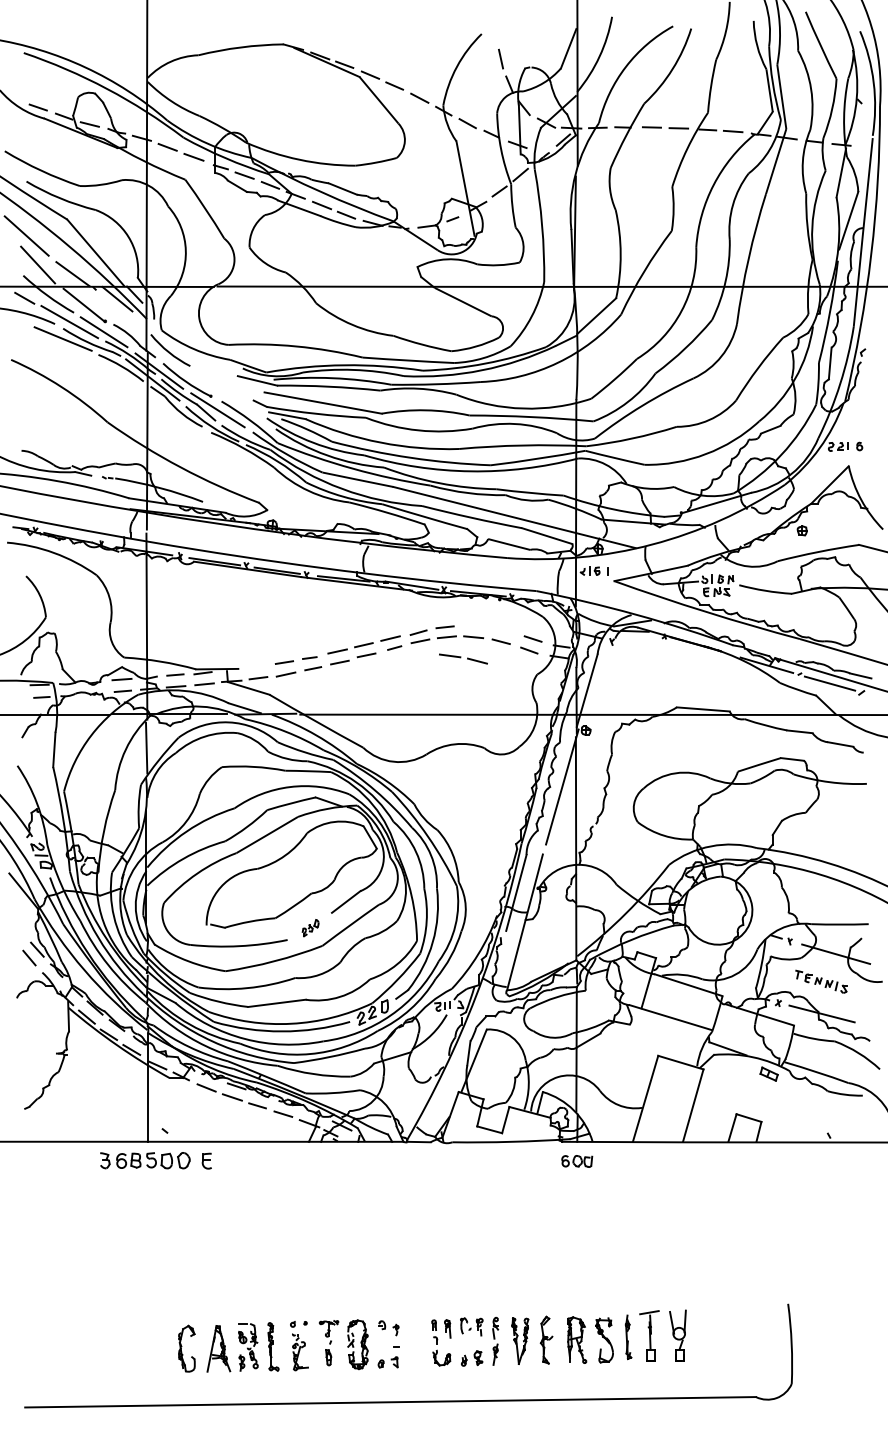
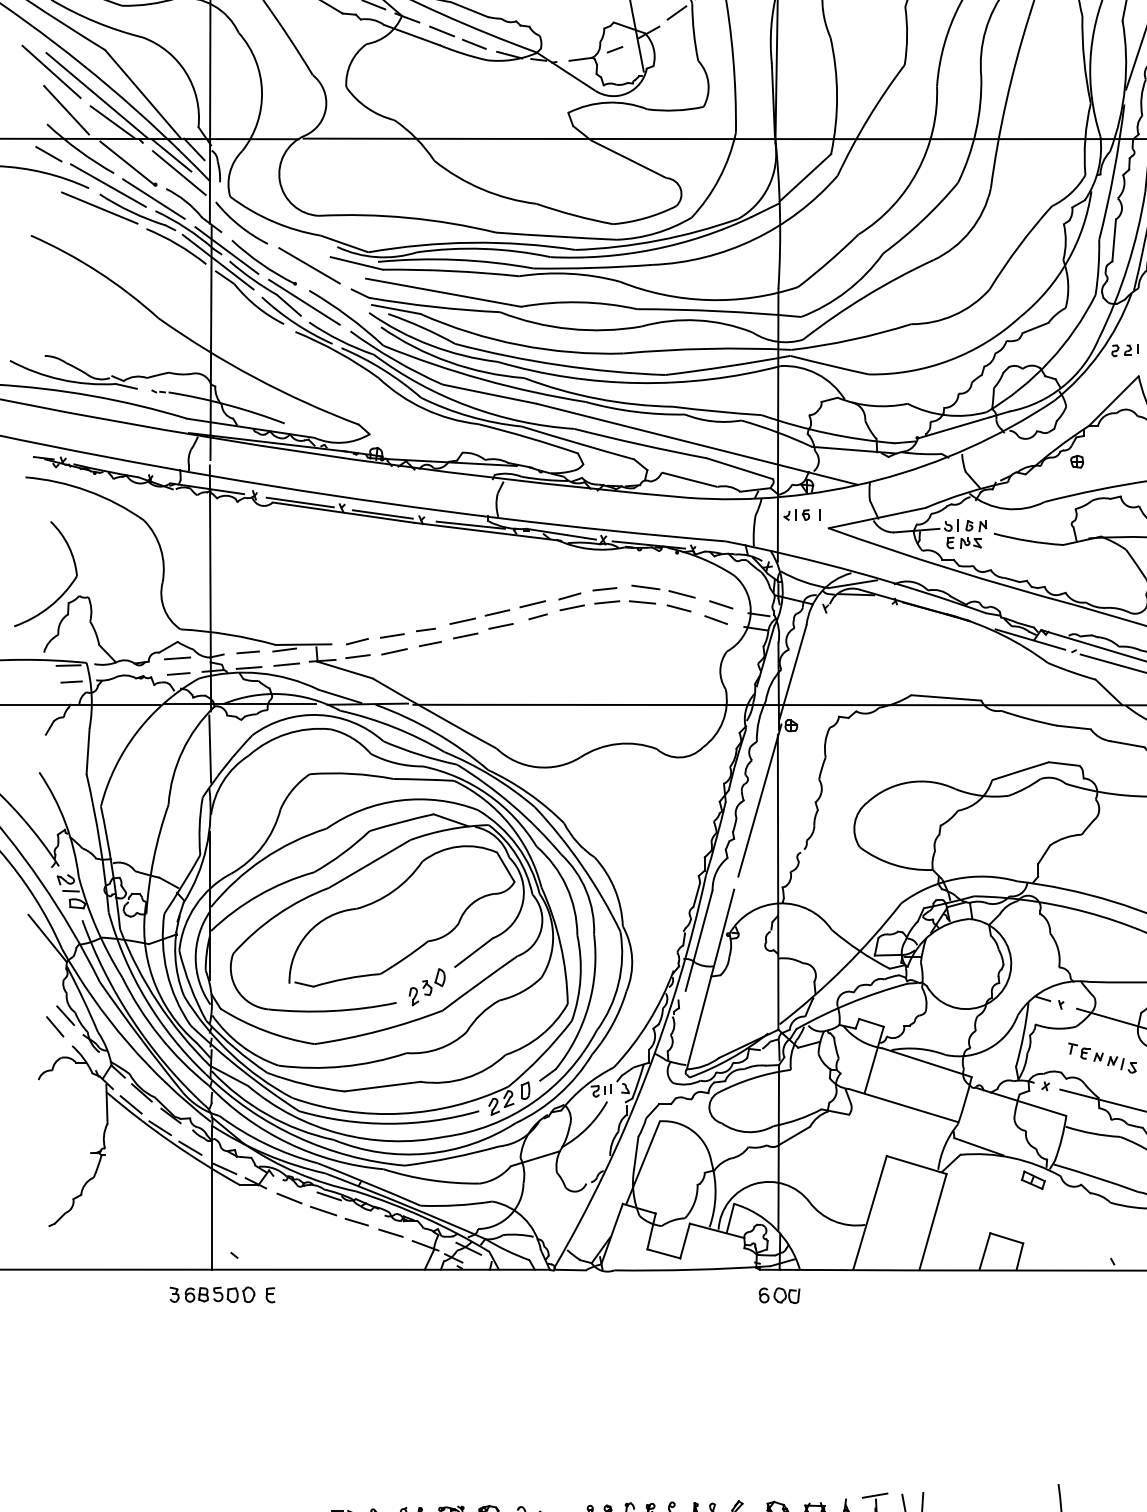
line: (60, 253) -> (96, 94), added
line: (123, 312) -> (179, 172), added
line: (221, 382) -> (309, 265), added
part: (463, 658) -> (663, 590), moved
line: (257, 666) -> (356, 641), added
part: (310, 927) -> (426, 986), size x1.67
part: (155, 1160) -> (221, 1294), size x0.71

